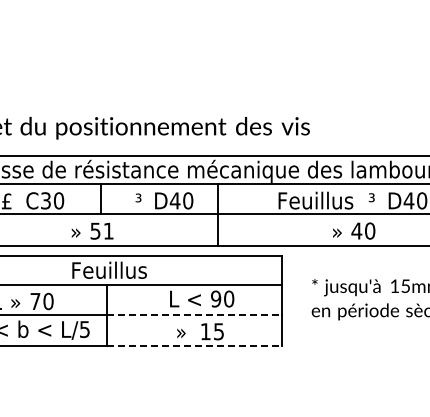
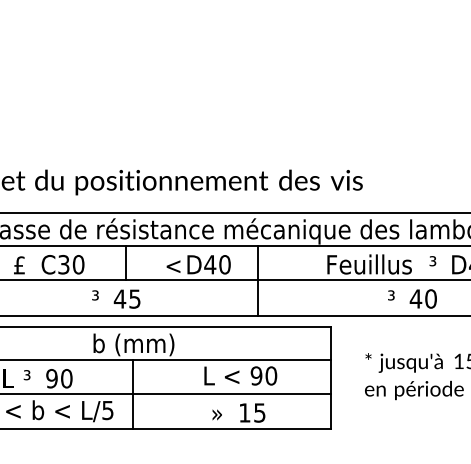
text: (141, 200) -> (172, 264), ³ -> <
text: (75, 230) -> (97, 298), » -> ³
text: (101, 230) -> (126, 298), 51 -> 45
text: (336, 230) -> (392, 298), » -> ³
text: (109, 271) -> (135, 344), Feuillus -> b (mm)
text: (15, 300) -> (29, 377), » -> ³
text: (35, 301) -> (52, 378), 70 -> 90
line: (194, 315) -> (232, 394), dashed -> solid
line: (194, 346) -> (232, 429), dashed -> solid

